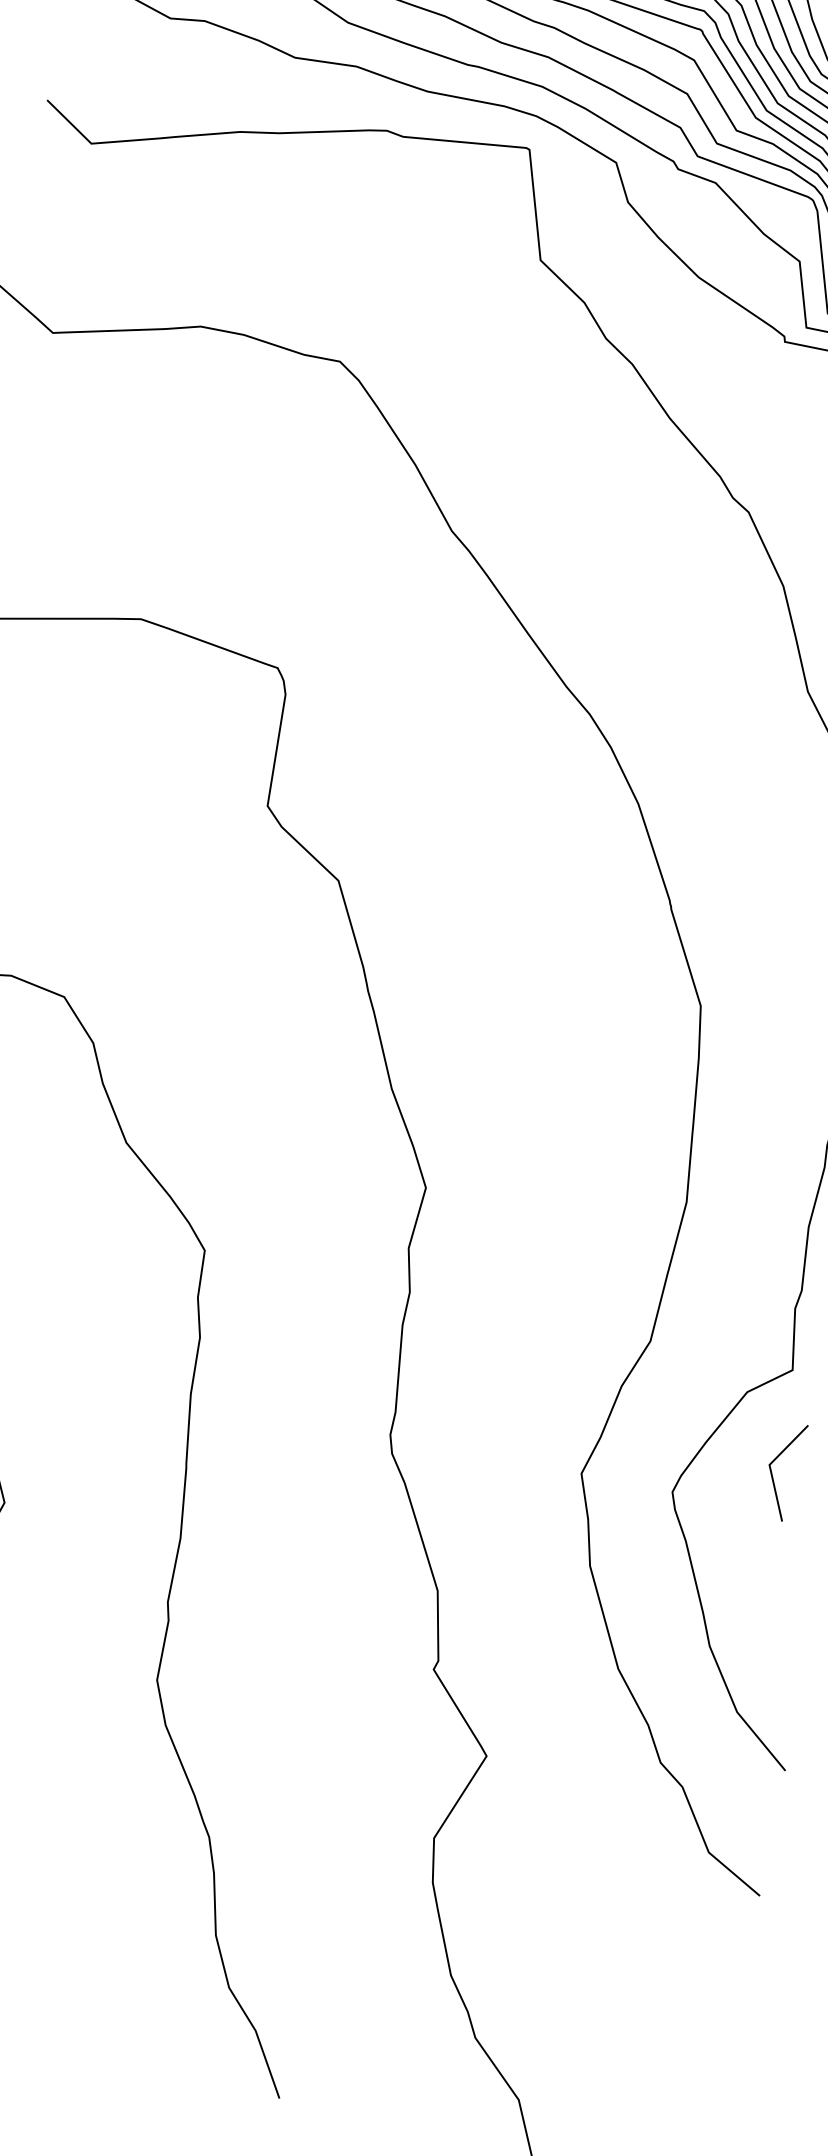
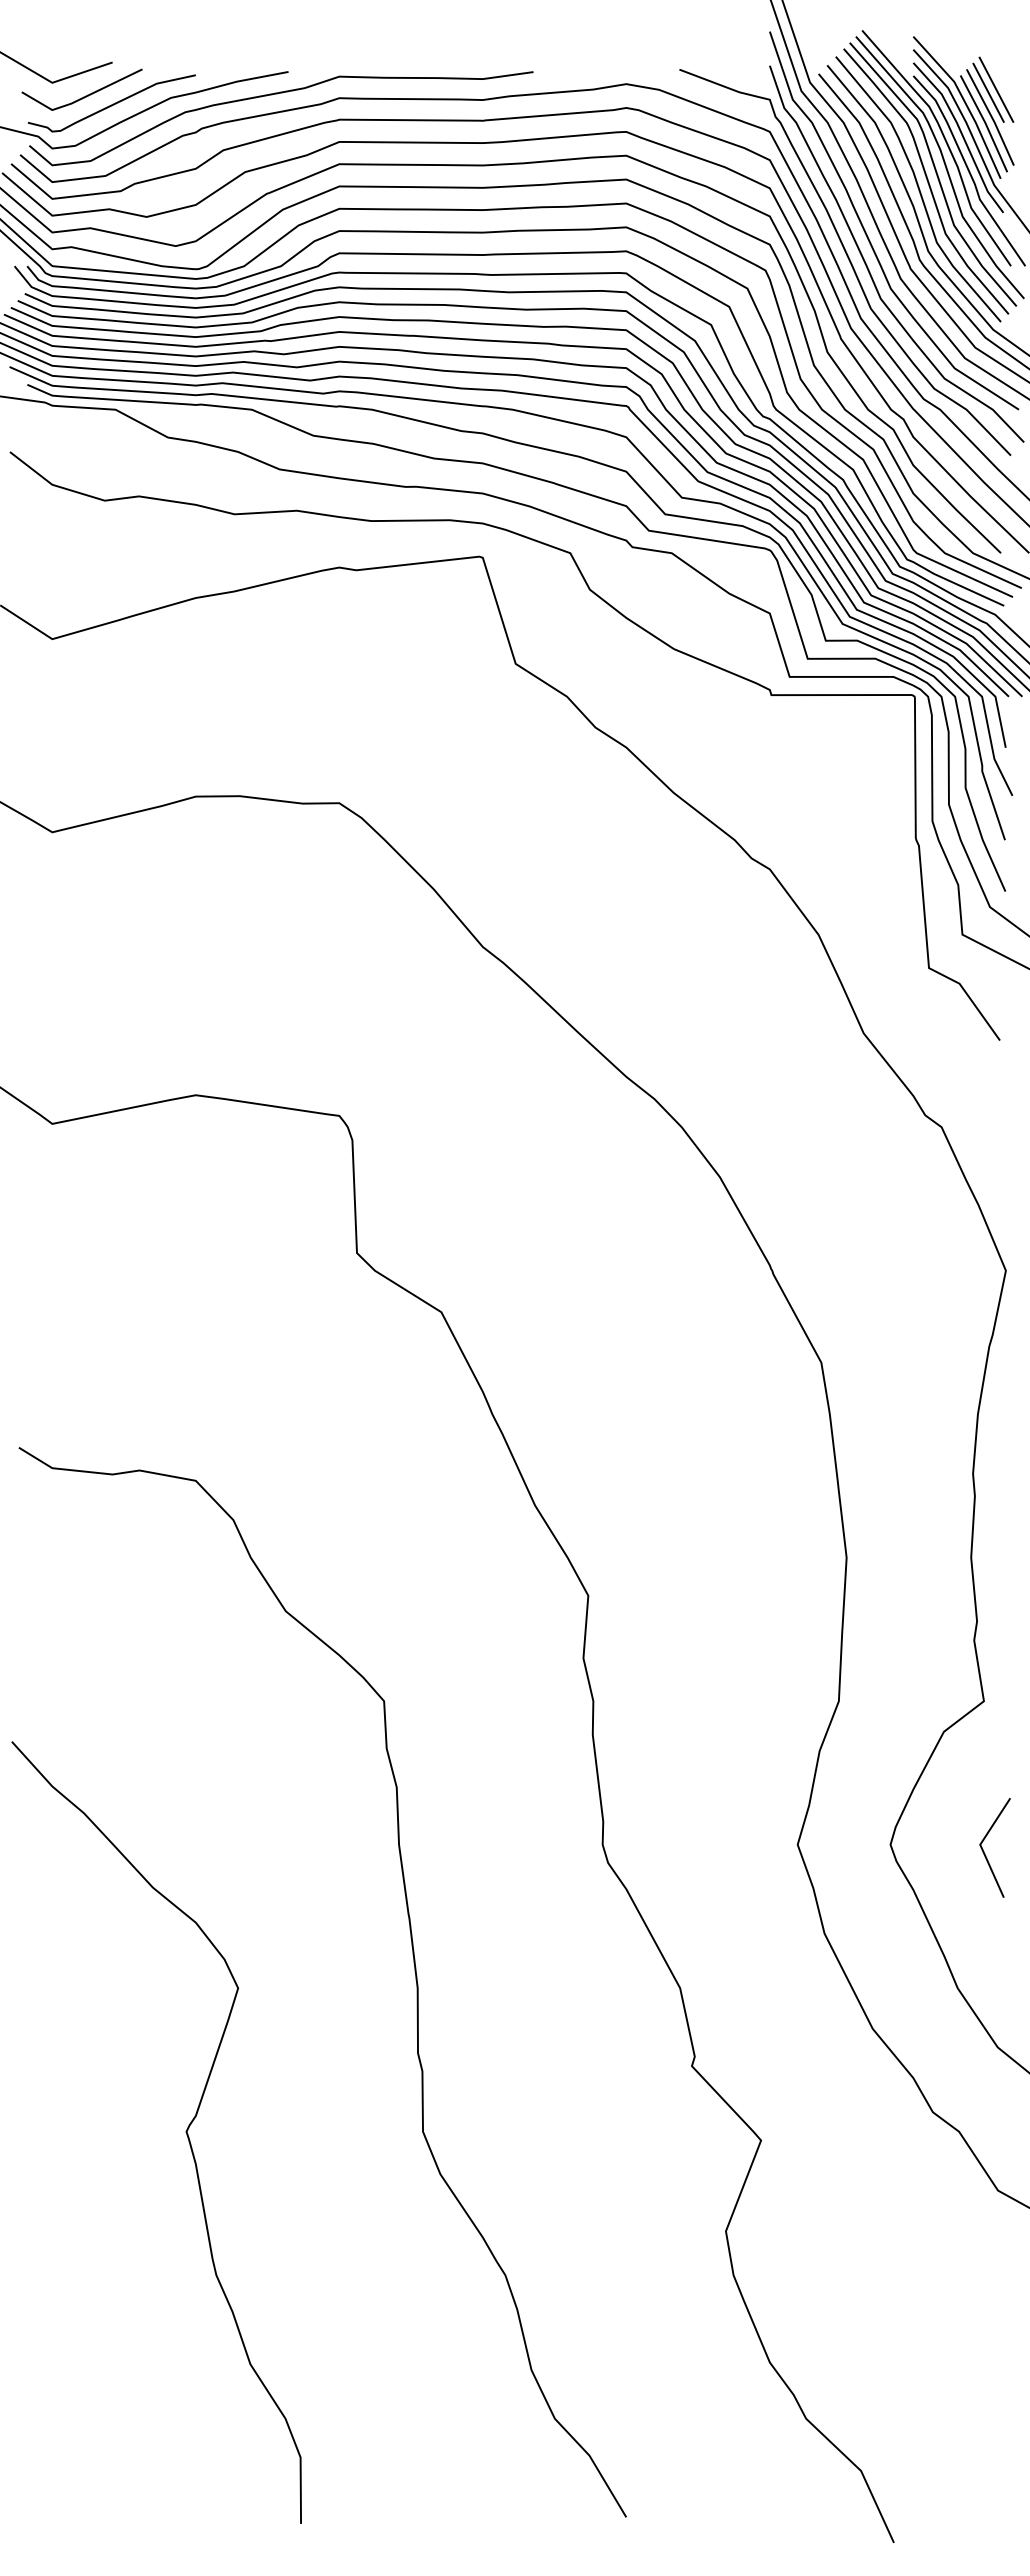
line: (772, 1472) -> (984, 1851), moved

